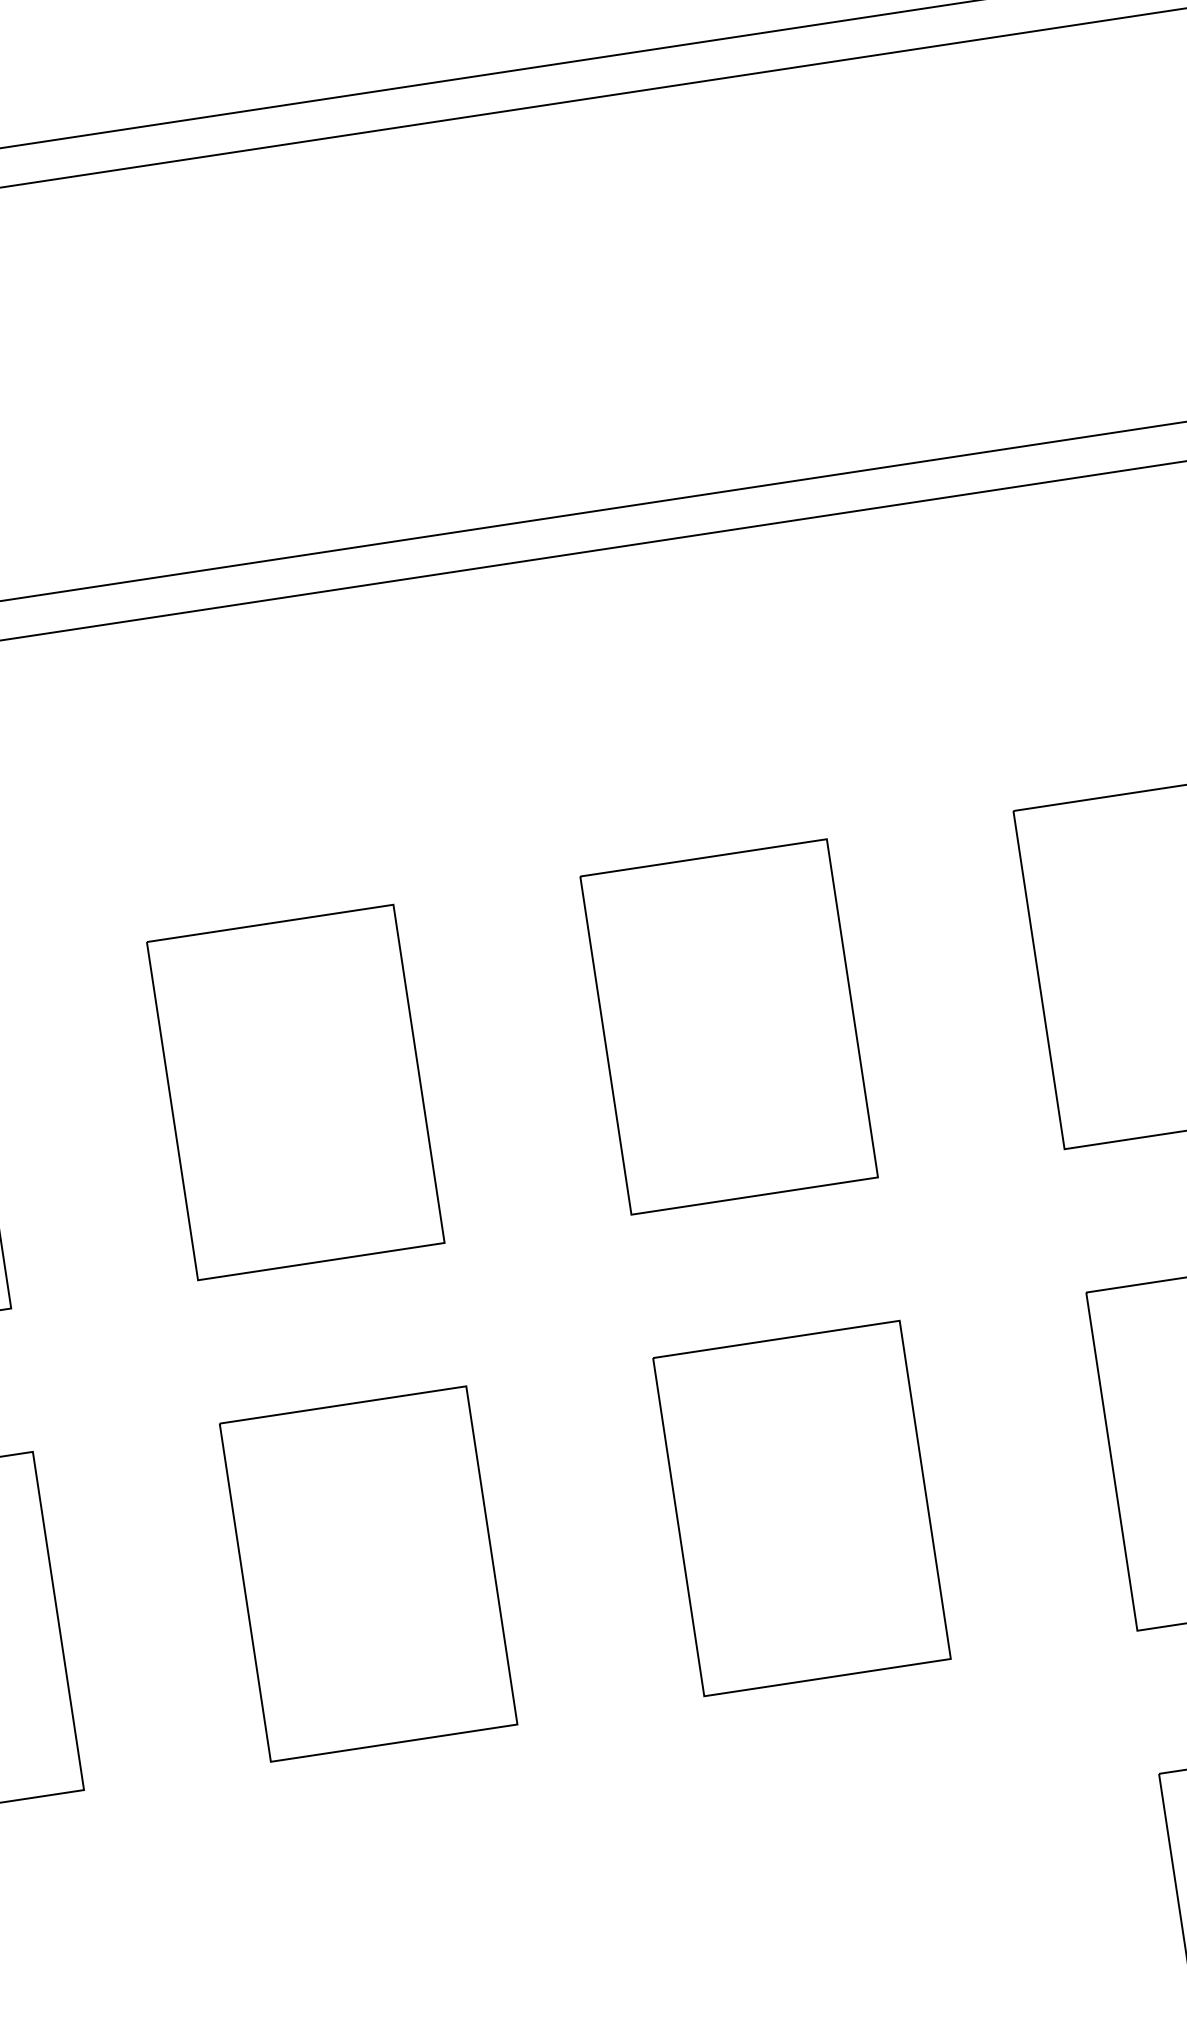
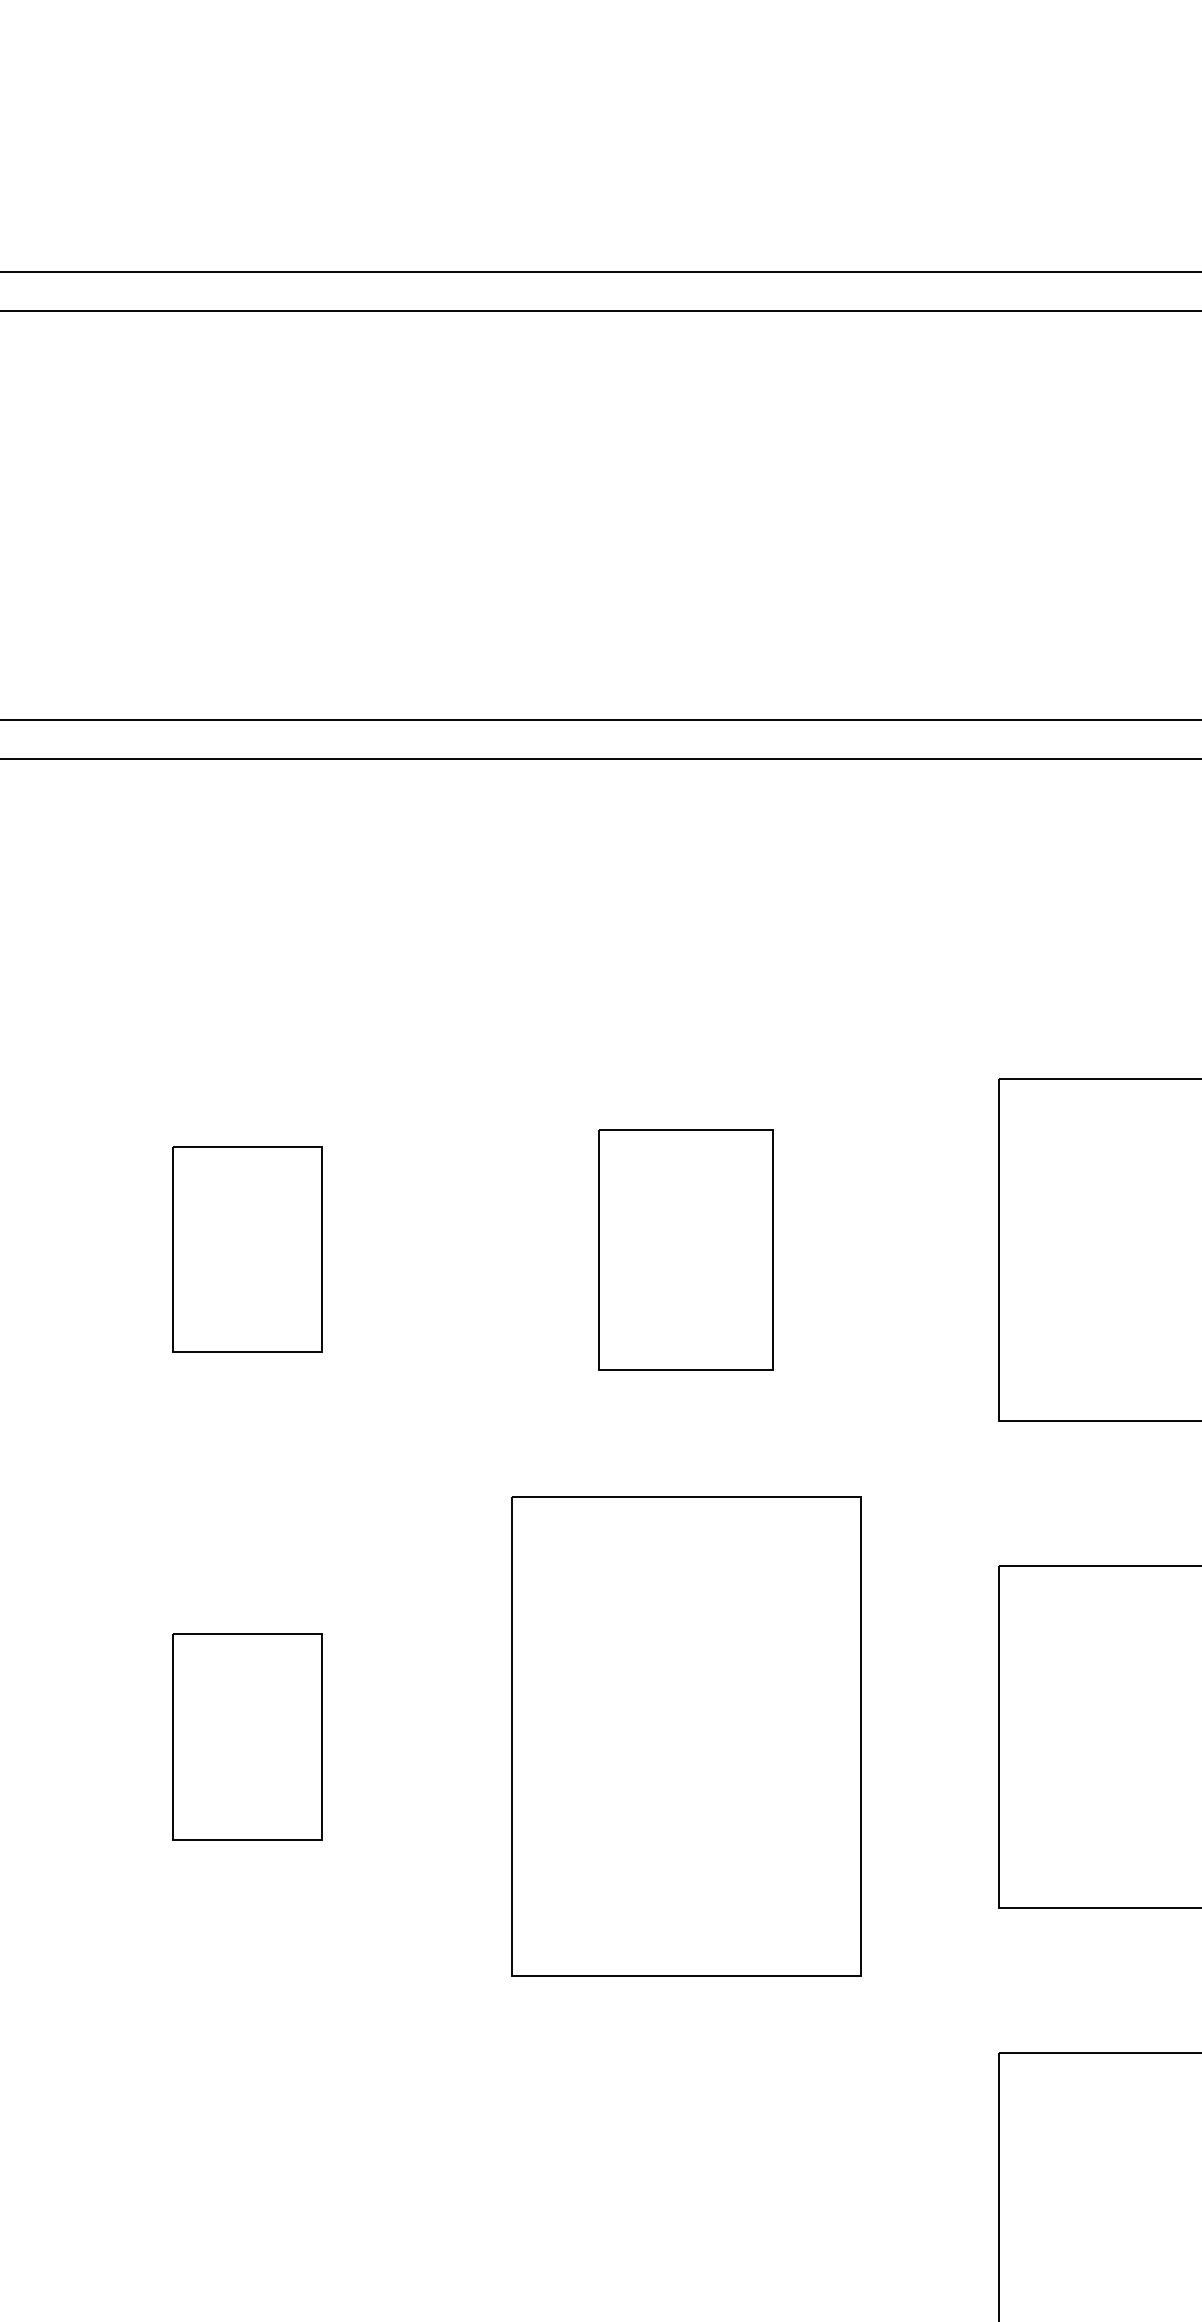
part: (728, 1026) -> (685, 1249), size x0.7
part: (295, 1092) -> (247, 1249), size x0.6
part: (801, 1508) -> (685, 1736), size x1.4
part: (368, 1573) -> (247, 1736), size x0.6

